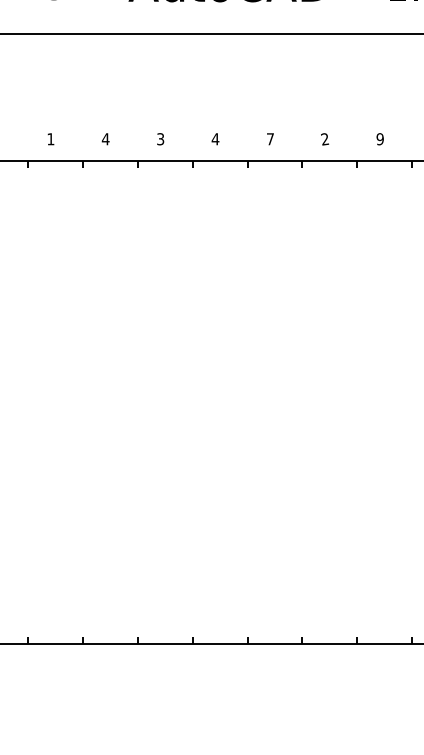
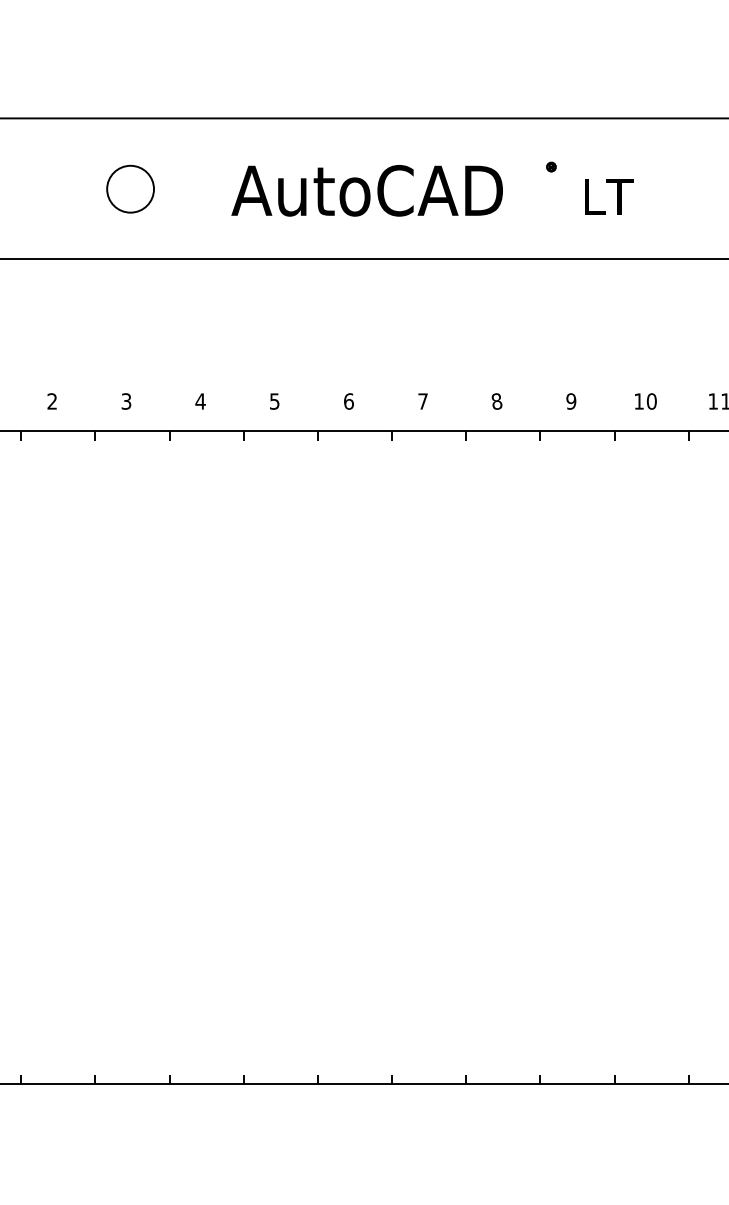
text: (160, 138) -> (274, 400), 3 -> 5
text: (50, 139) -> (126, 401), 1 -> 3
text: (215, 139) -> (348, 401), 4 -> 6
text: (324, 139) -> (496, 401), 2 -> 8

